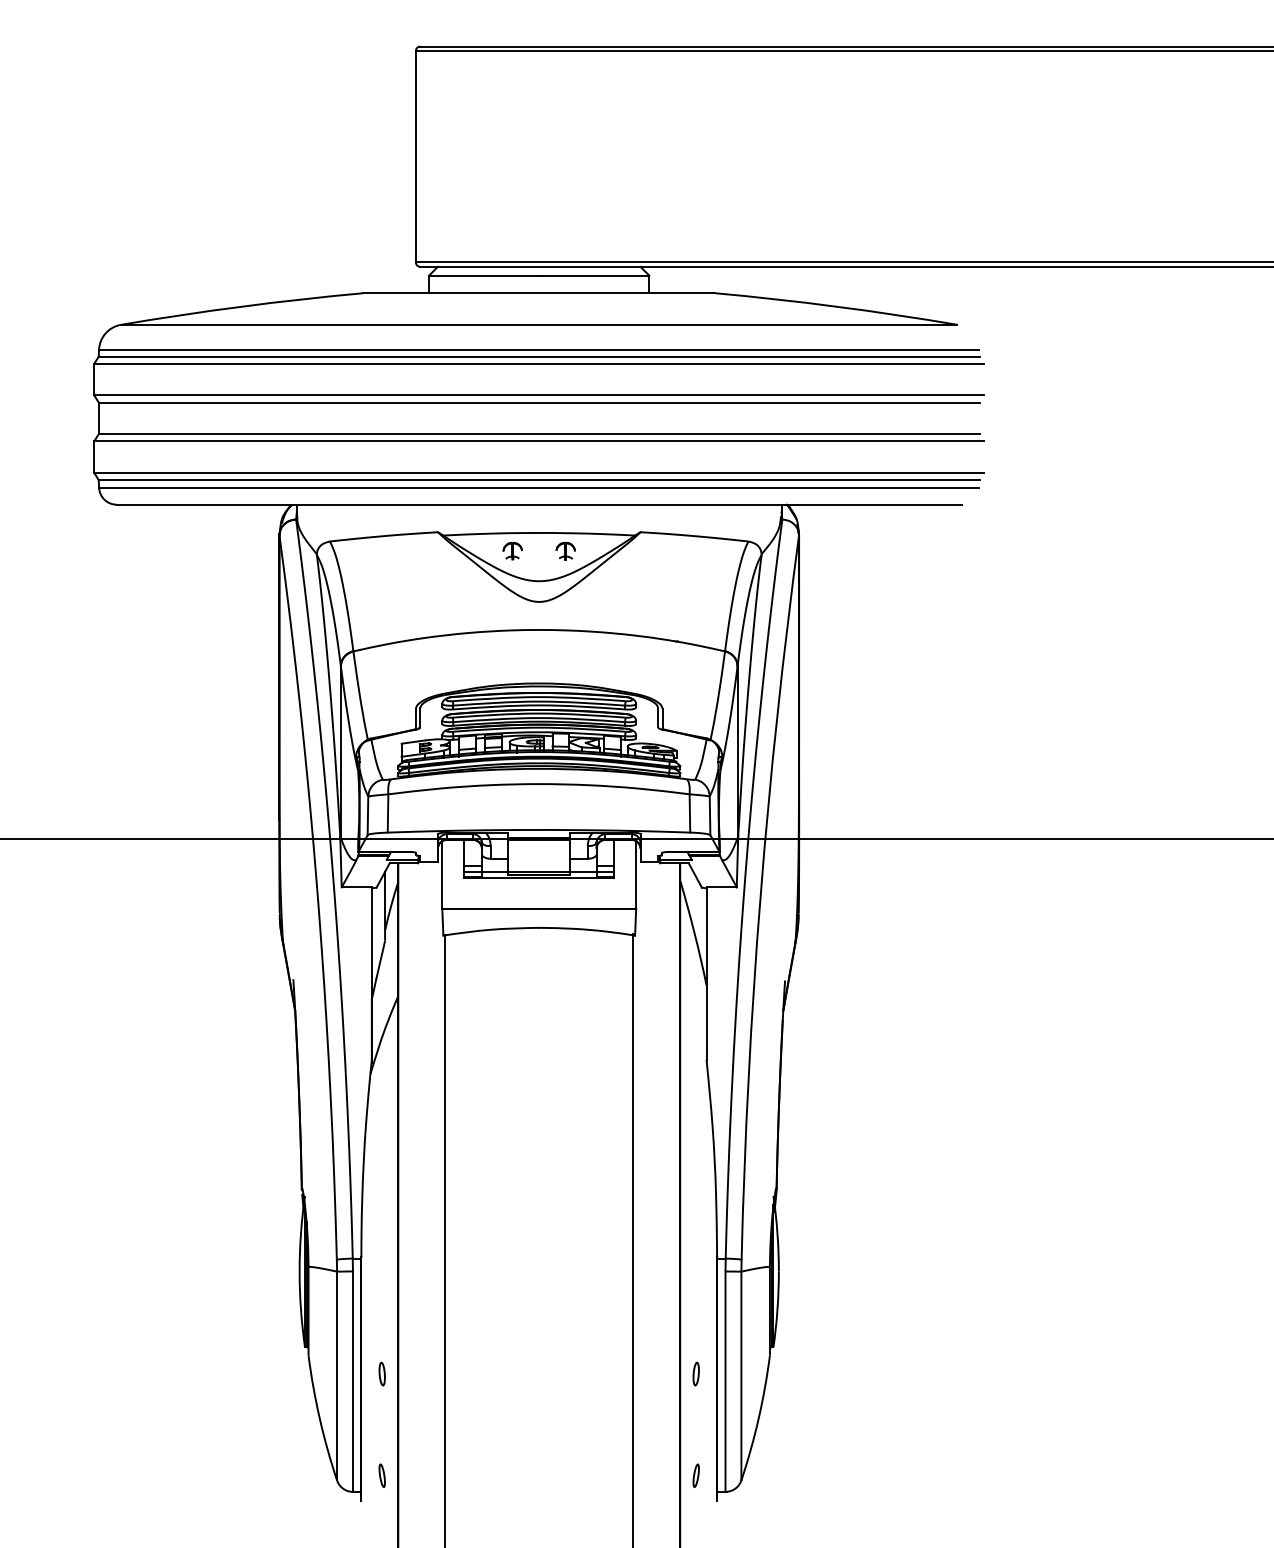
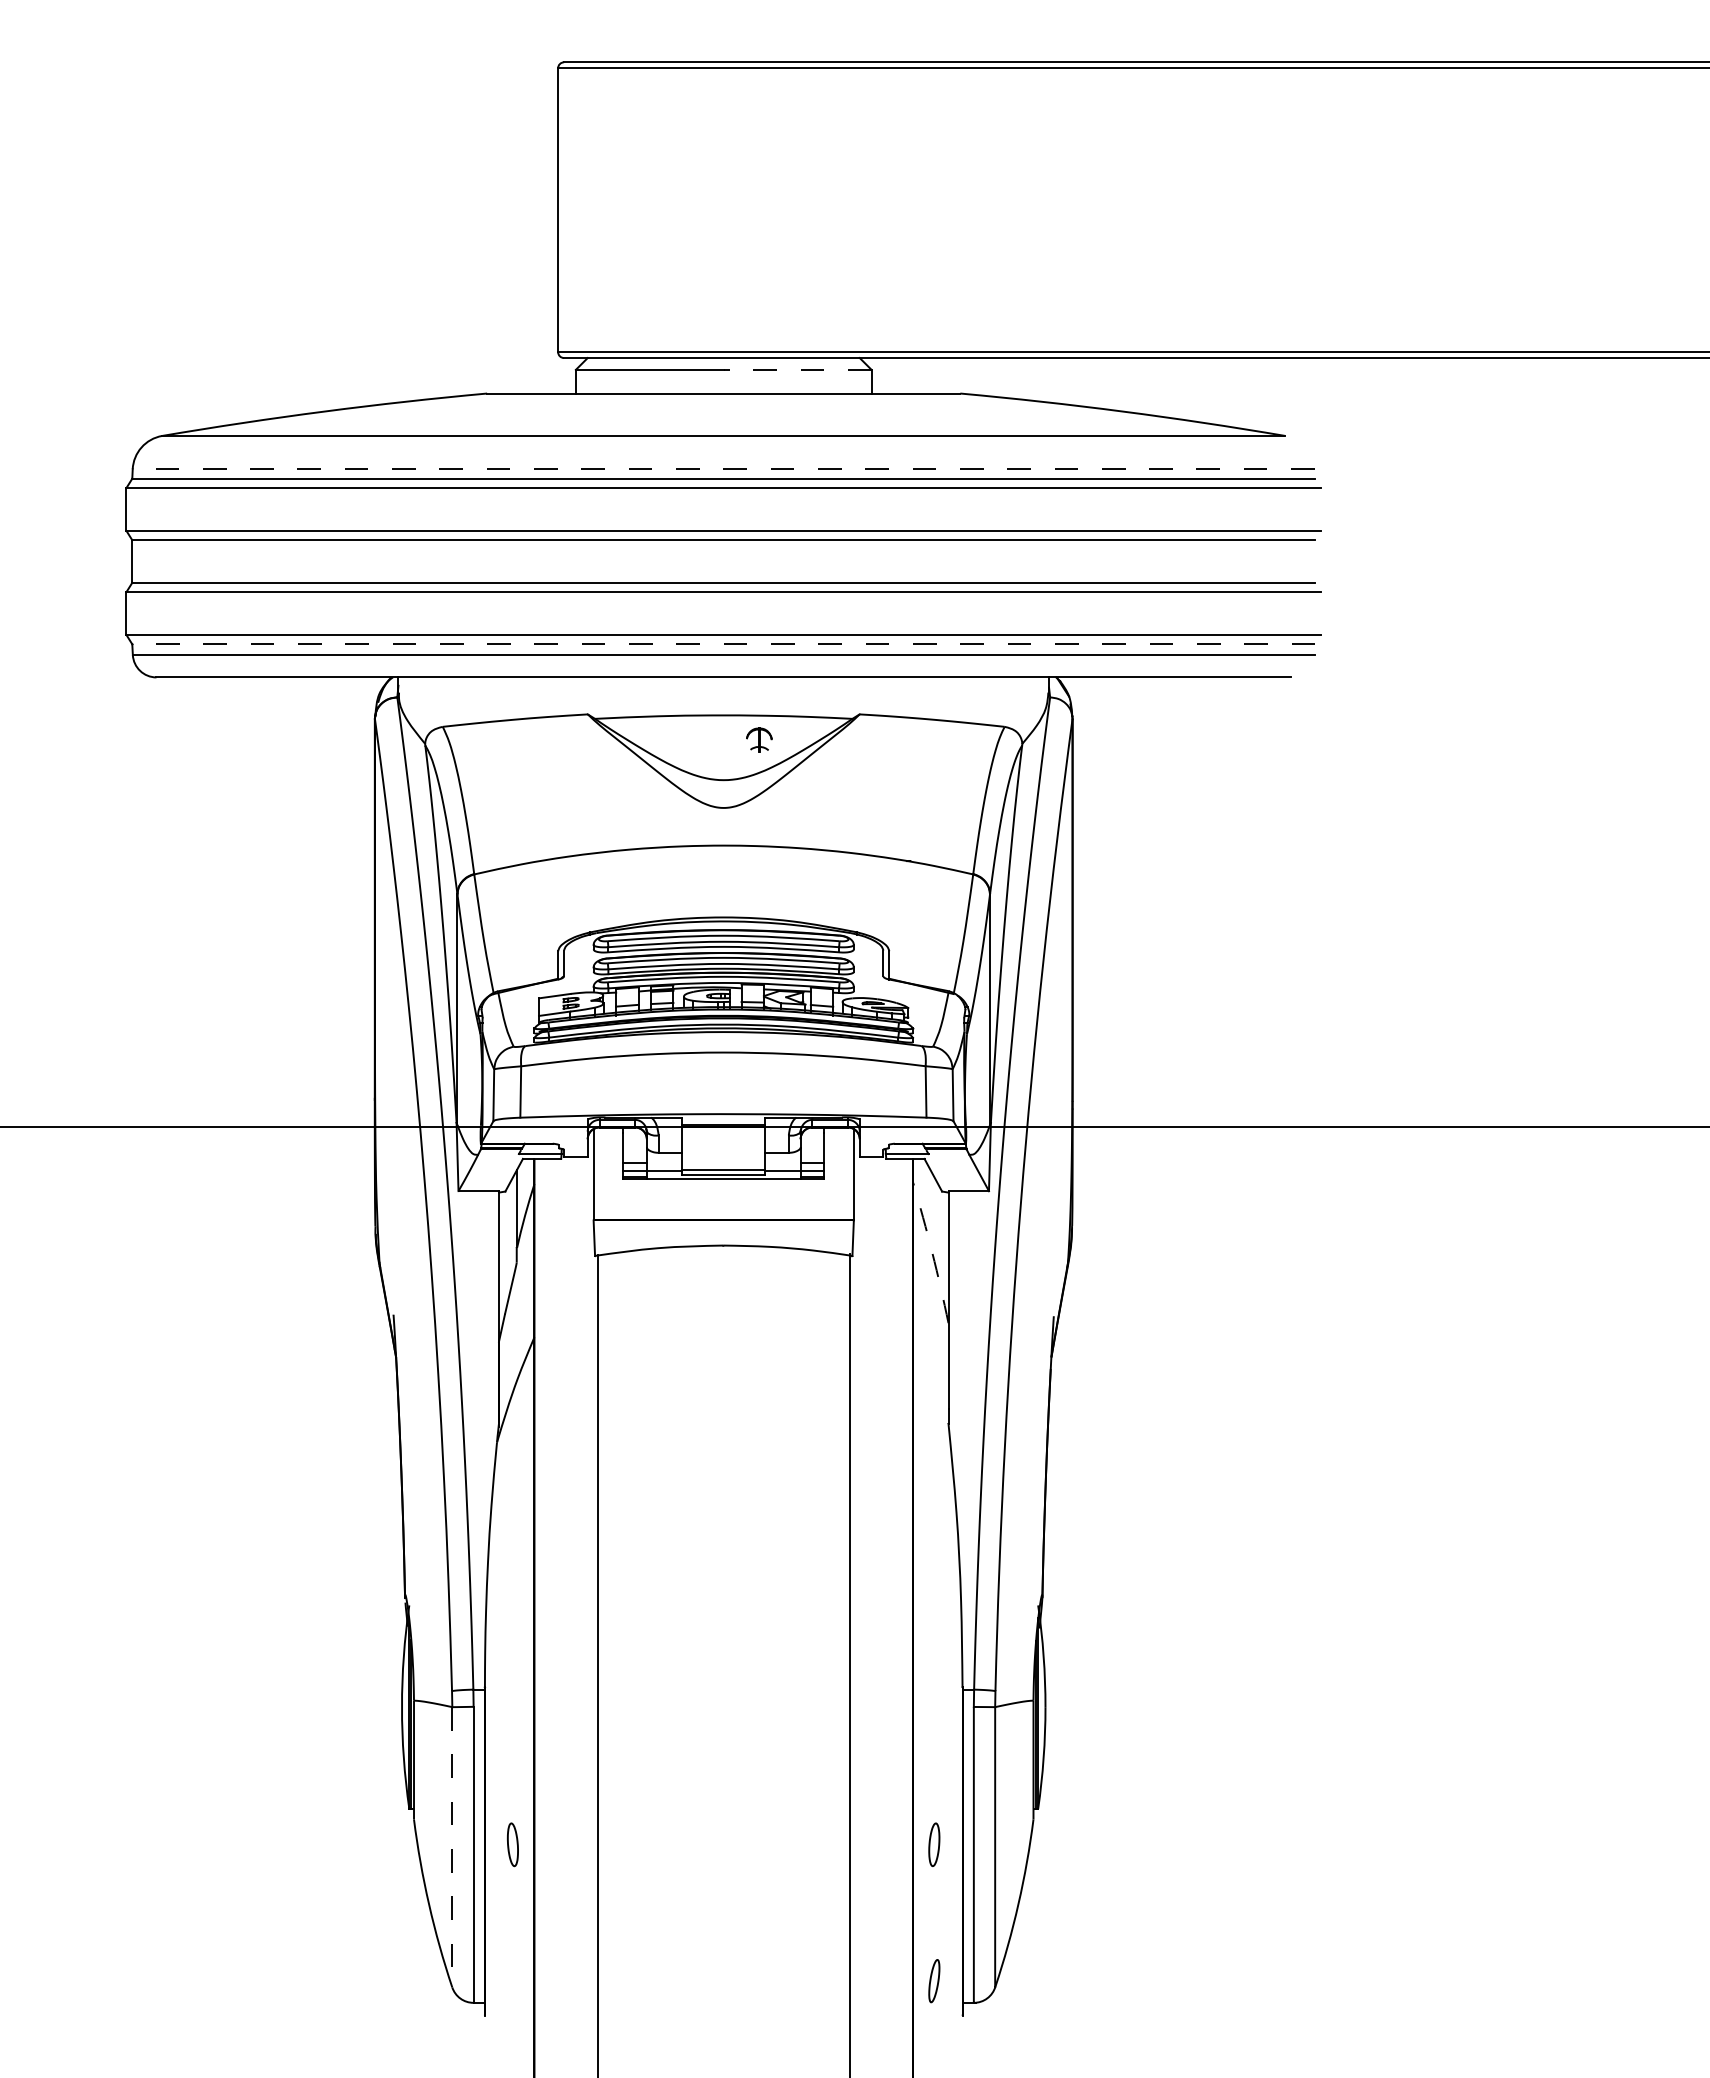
line: (594, 275) -> (797, 369), solid -> dashed
line: (539, 349) -> (723, 469), solid -> dashed
line: (539, 480) -> (723, 644), solid -> dashed
part: (512, 550) -> (687, 739), removed
arc: (694, 933) -> (932, 1252), solid -> dashed
part: (381, 1373) -> (512, 1844), size x1.4
part: (696, 1373) -> (934, 1844), size x1.4
line: (337, 1376) -> (452, 1847), solid -> dashed
part: (381, 1475) -> (512, 1981), removed
part: (696, 1475) -> (934, 1981), size x1.4

